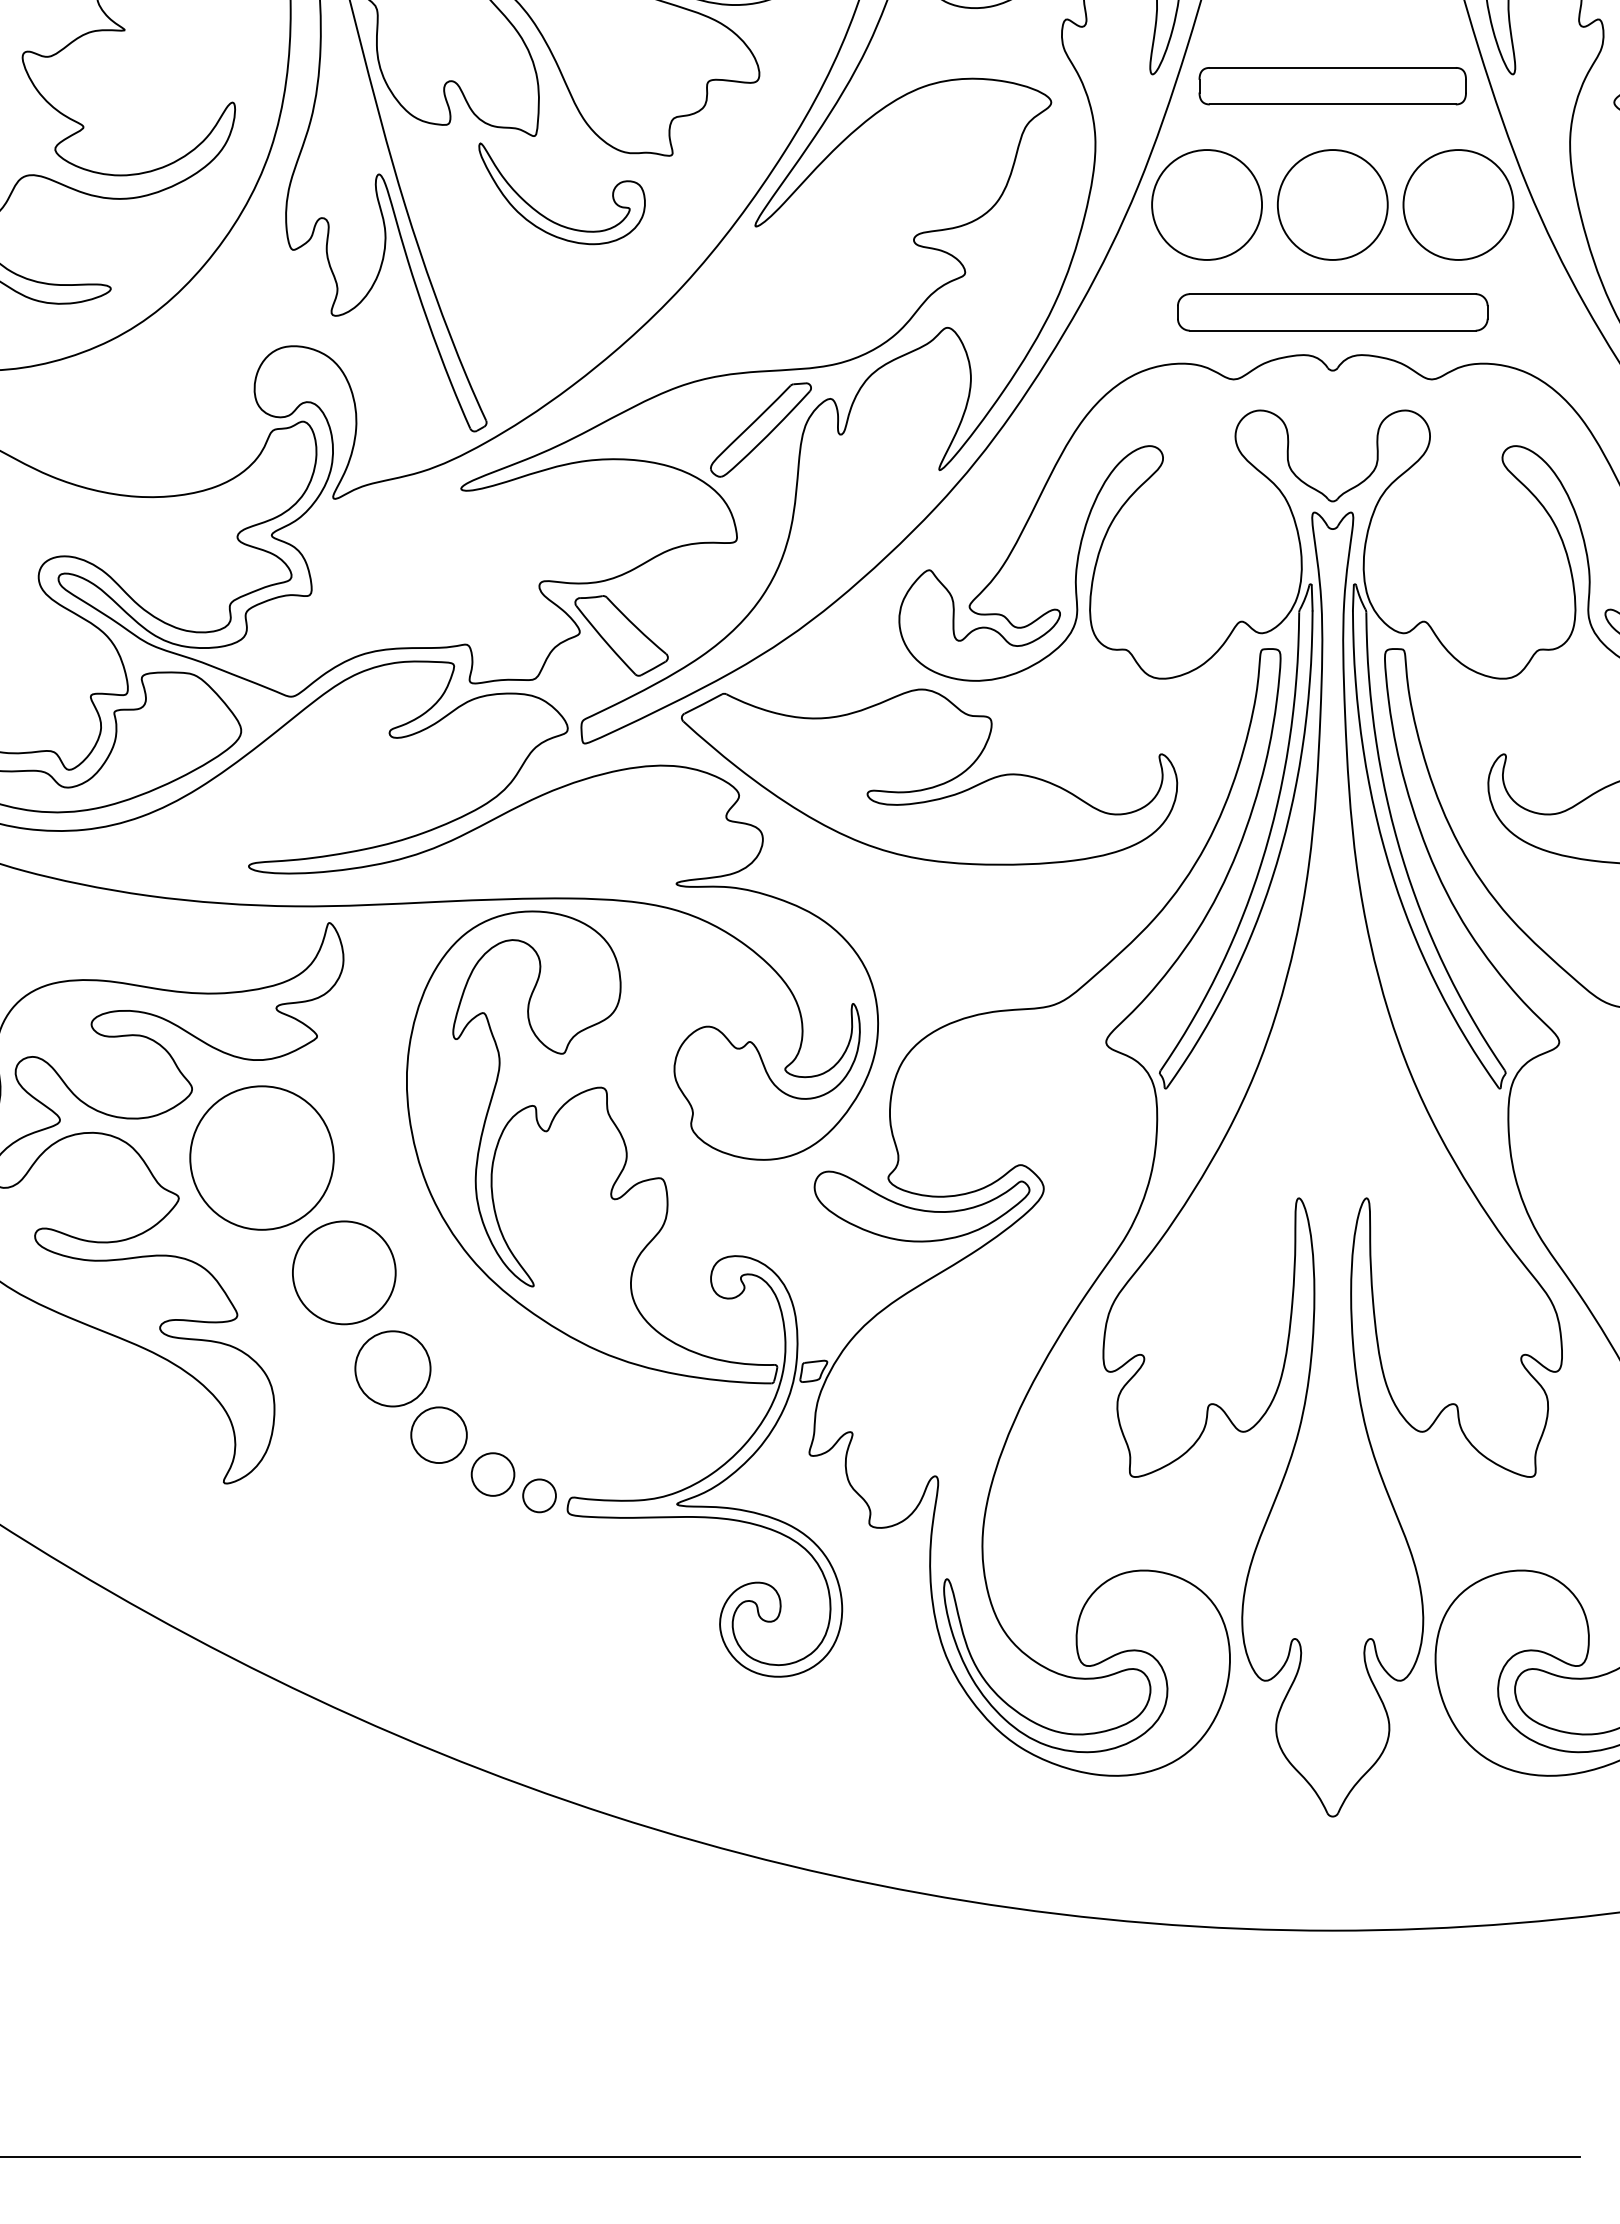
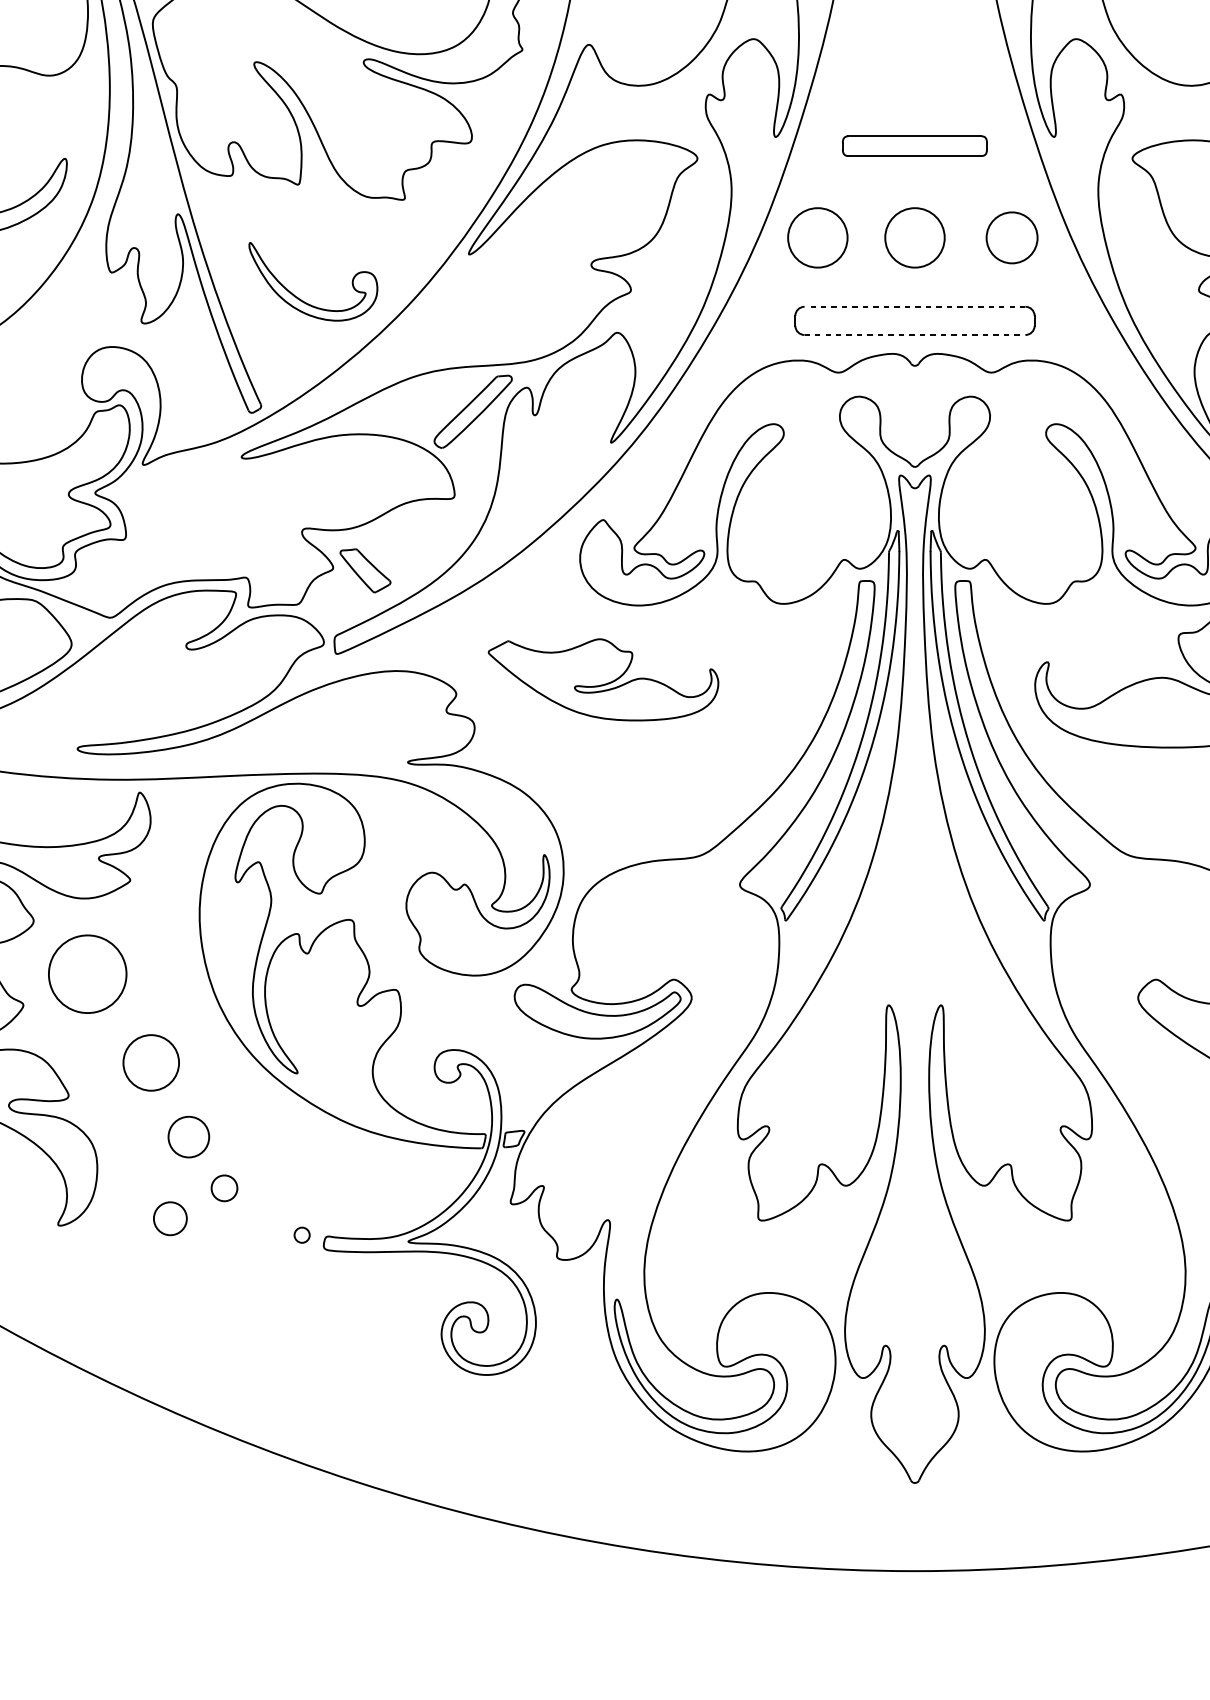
part: (1332, 86) -> (914, 146), size x0.7
circle: (1207, 204) -> (818, 237), size x0.7
circle: (1332, 204) -> (914, 237), size x0.7
circle: (1458, 204) -> (1012, 237), size x0.6
part: (549, 218) -> (303, 300), moved
line: (1332, 294) -> (914, 307), solid -> dashed
line: (1332, 330) -> (914, 334), solid -> dashed
part: (621, 635) -> (365, 570), size x0.7
part: (929, 776) -> (603, 679), size x0.6
circle: (261, 1157) -> (87, 973), size x0.7
circle: (343, 1272) -> (150, 1062), size x0.7
circle: (392, 1368) -> (188, 1136), size x0.7
circle: (438, 1435) -> (224, 1188), size x0.6
circle: (492, 1474) -> (169, 1218), moved
circle: (539, 1495) -> (302, 1234), size x0.6

